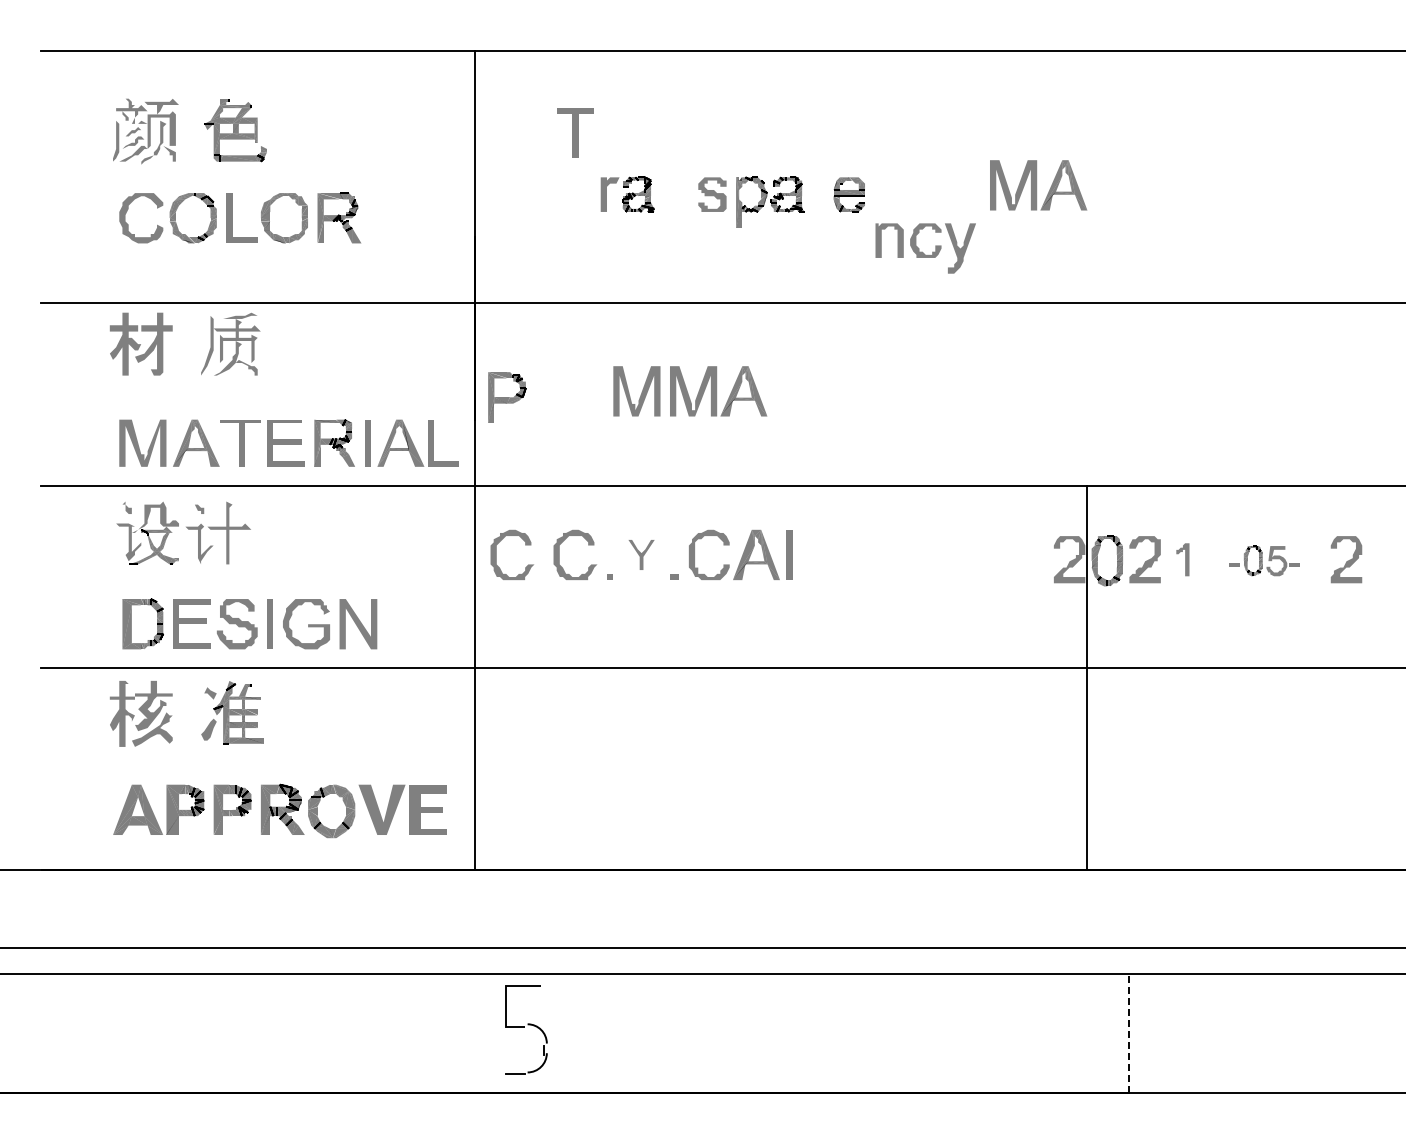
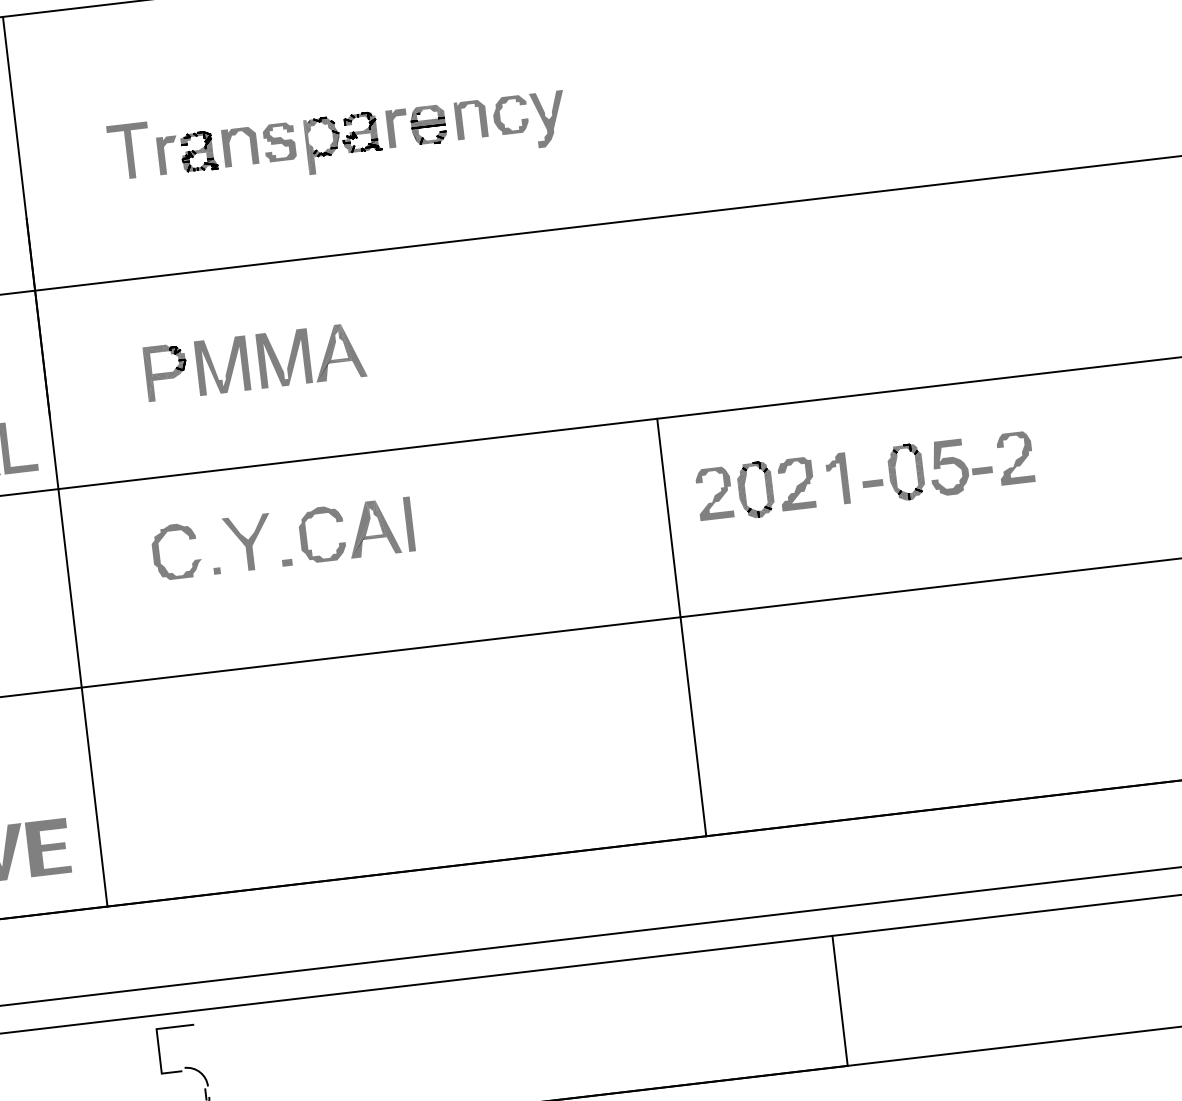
part: (575, 132) -> (129, 150), moved
part: (1038, 185) -> (632, 90), removed
fill: (675, 194) -> (239, 146), added
fill: (820, 194) -> (397, 128), added
part: (925, 248) -> (511, 123), moved
part: (507, 397) -> (166, 372), moved
part: (496, 554) -> (90, 561), removed
part: (641, 554) -> (248, 542), size x1.67
part: (1182, 559) -> (837, 478), size x1.43
part: (1264, 560) -> (926, 469), size x1.67
line: (1086, 677) -> (681, 627), moved
line: (1129, 1033) -> (840, 1001), dashed -> solid

